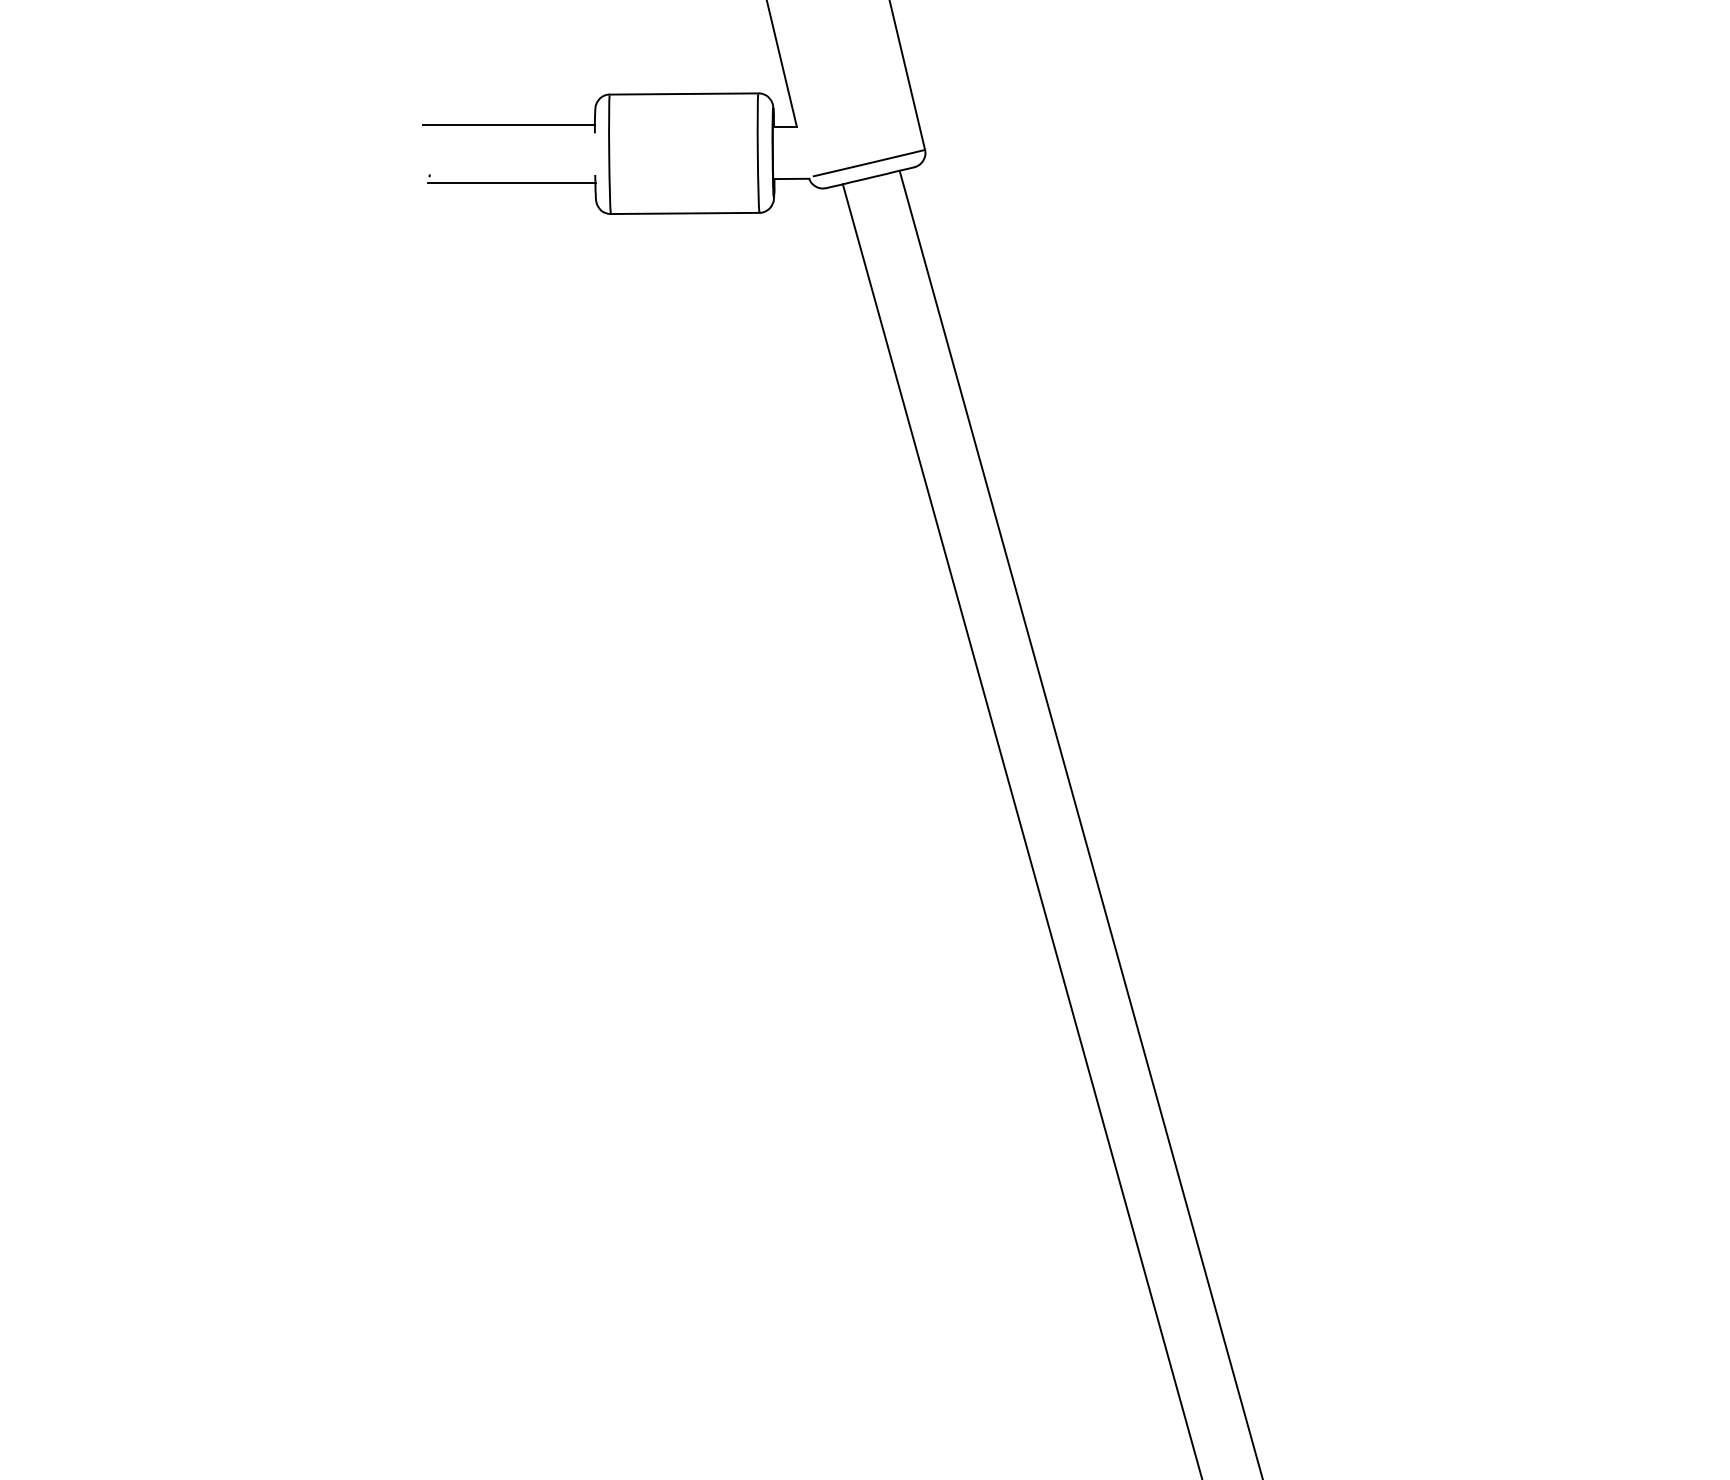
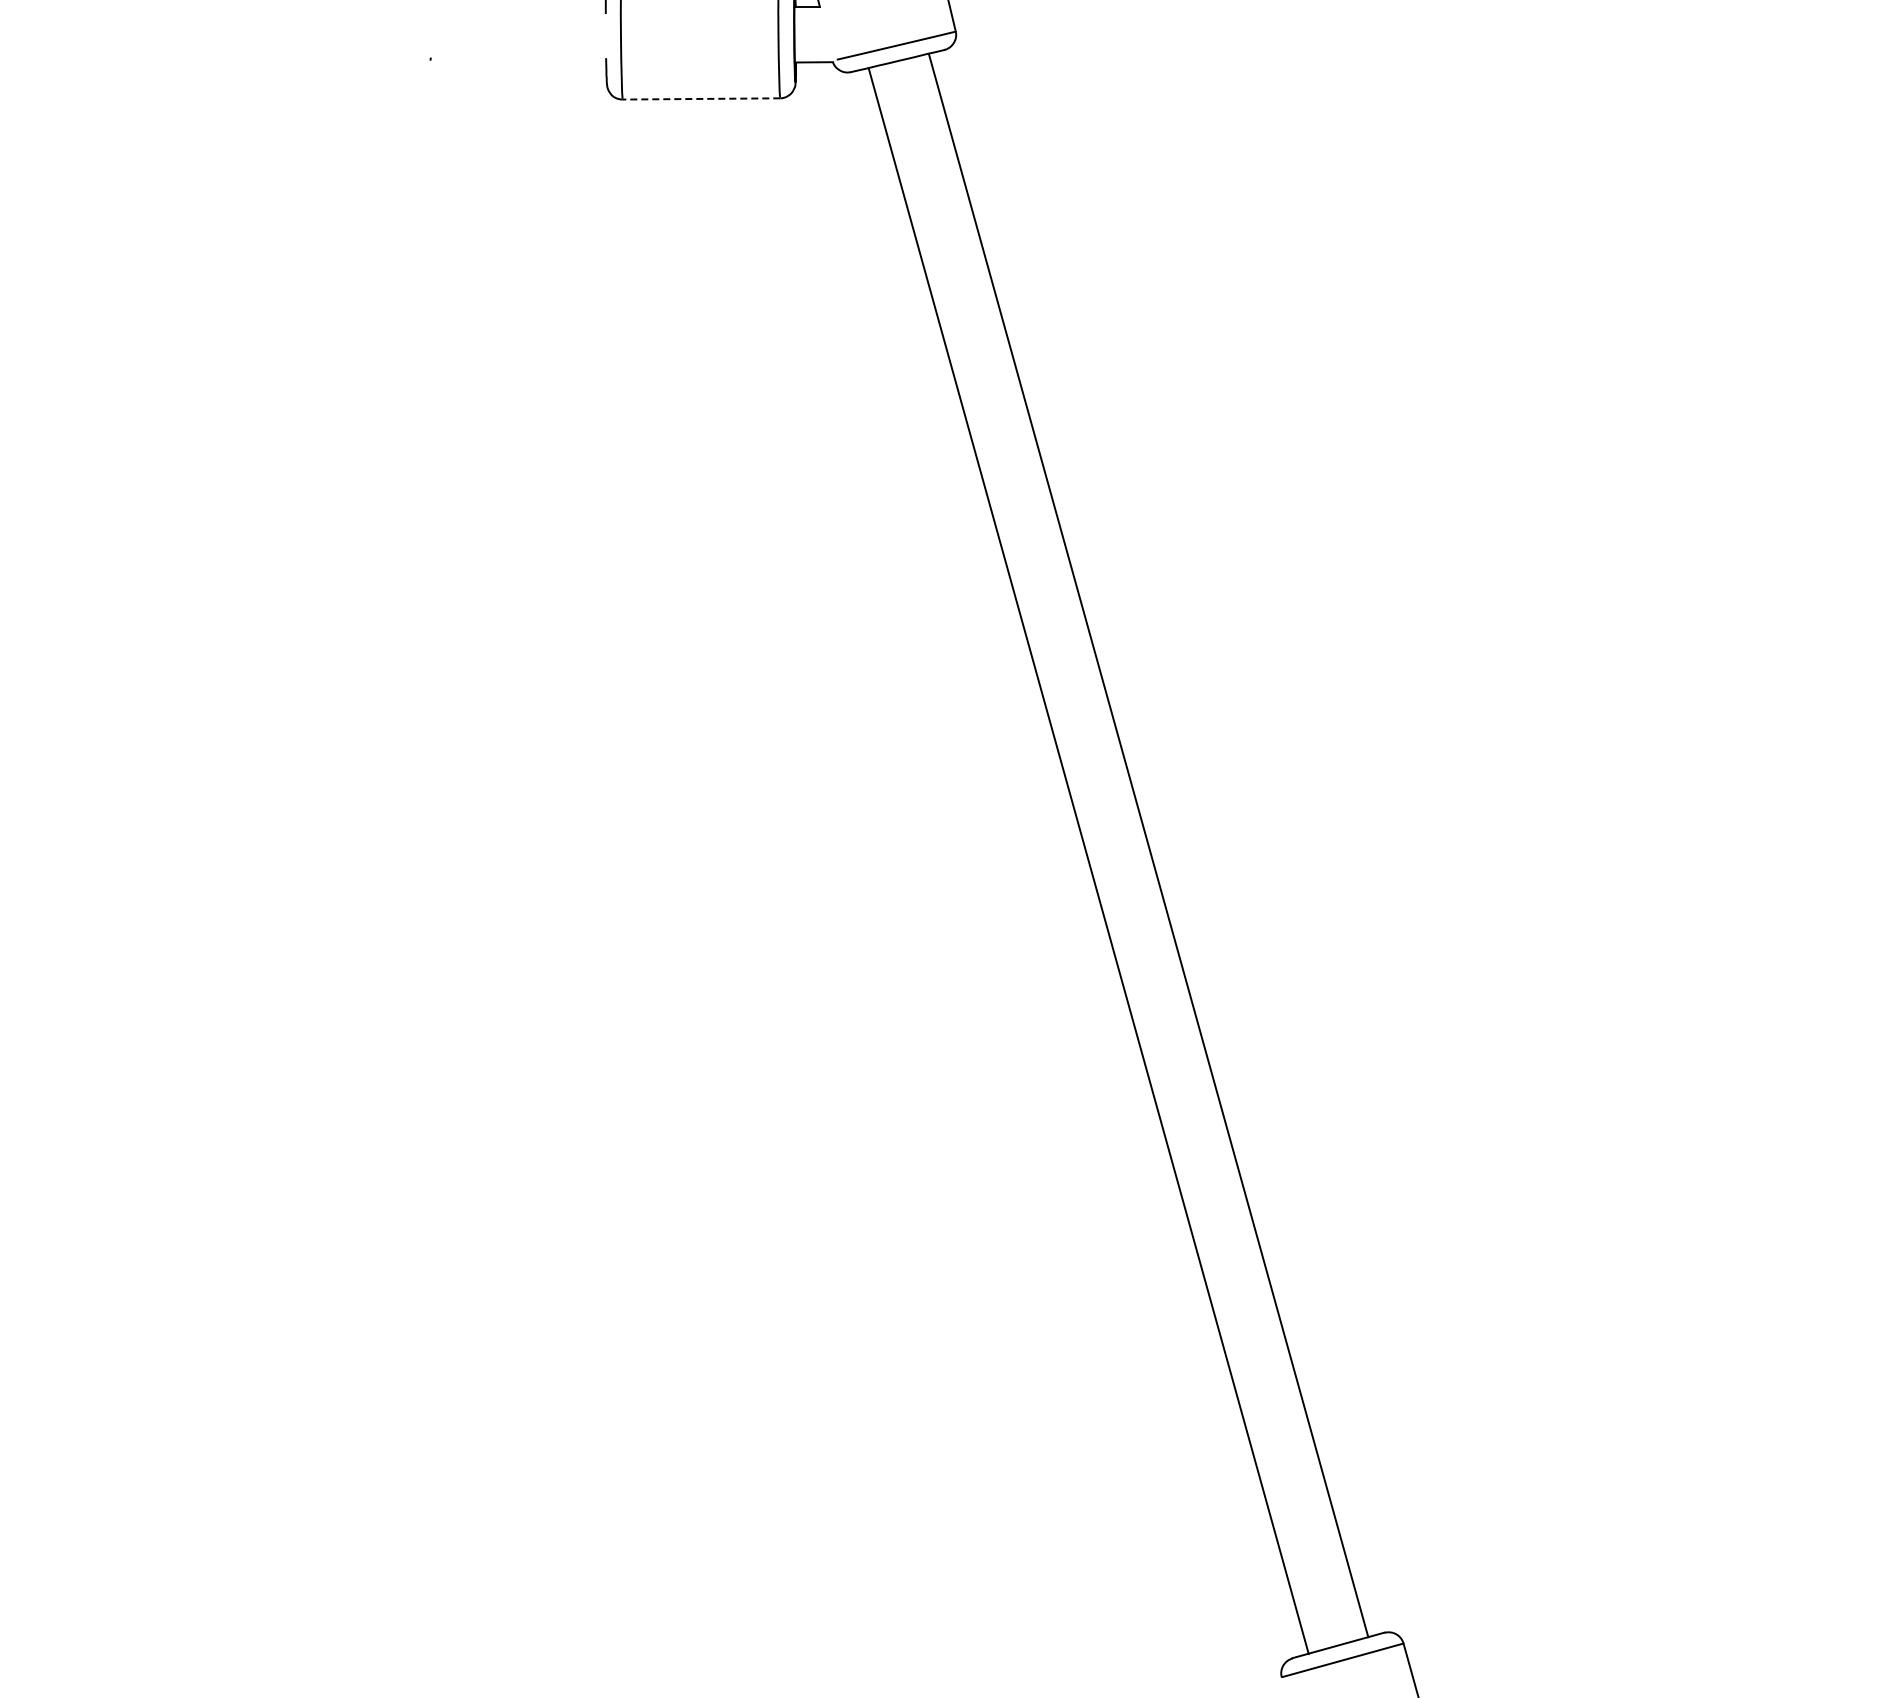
line: (508, 125) -> (514, 5), removed
line: (511, 183) -> (517, 67), removed
line: (685, 213) -> (701, 98), solid -> dashed

